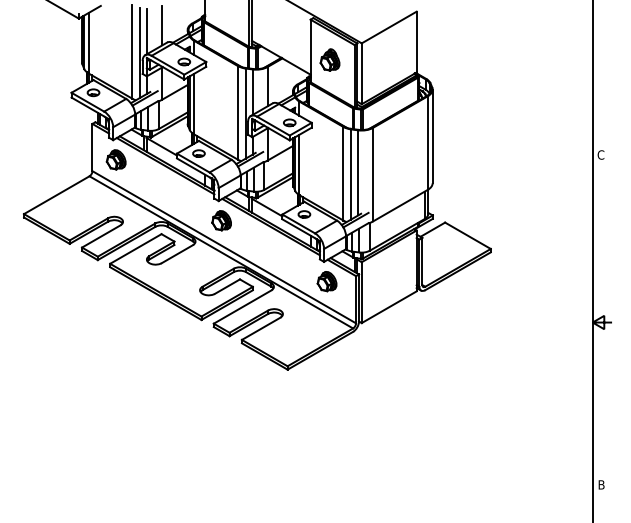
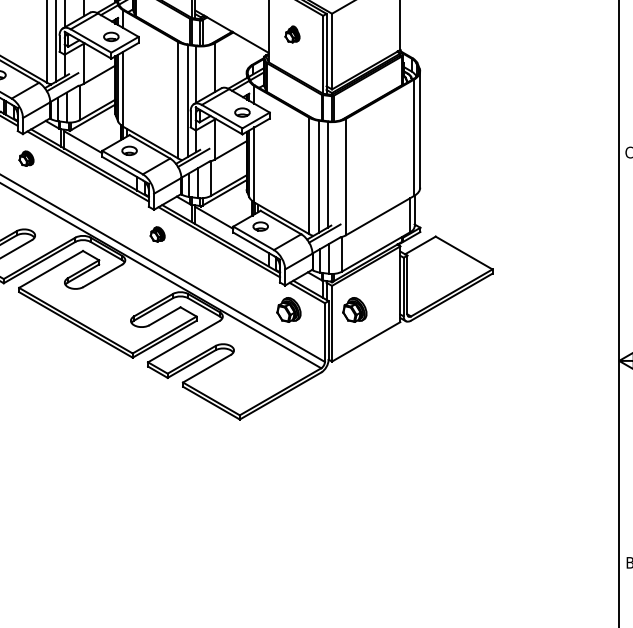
part: (329, 59) -> (291, 33), size x0.6
part: (115, 159) -> (25, 158), size x0.6
part: (221, 220) -> (157, 234), size x0.6
part: (379, 281) -> (354, 309), added

